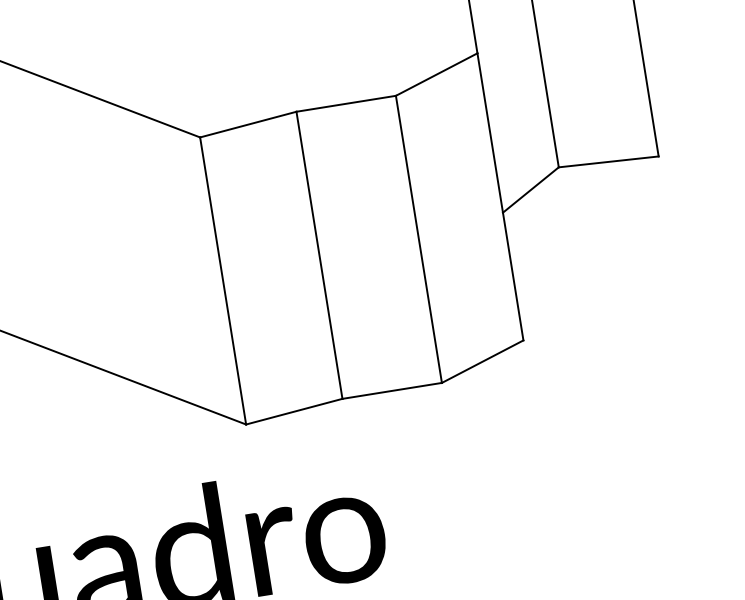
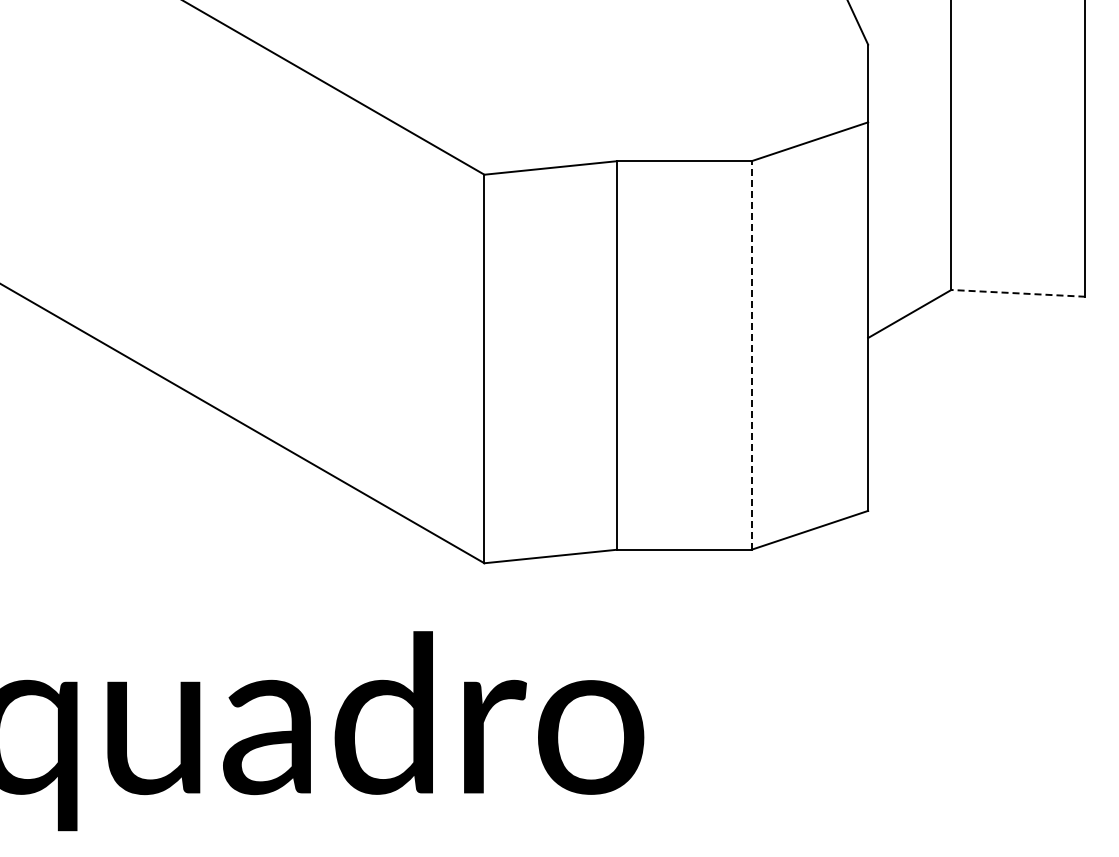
line: (608, 162) -> (1017, 293), solid -> dashed
line: (418, 238) -> (751, 354), solid -> dashed

